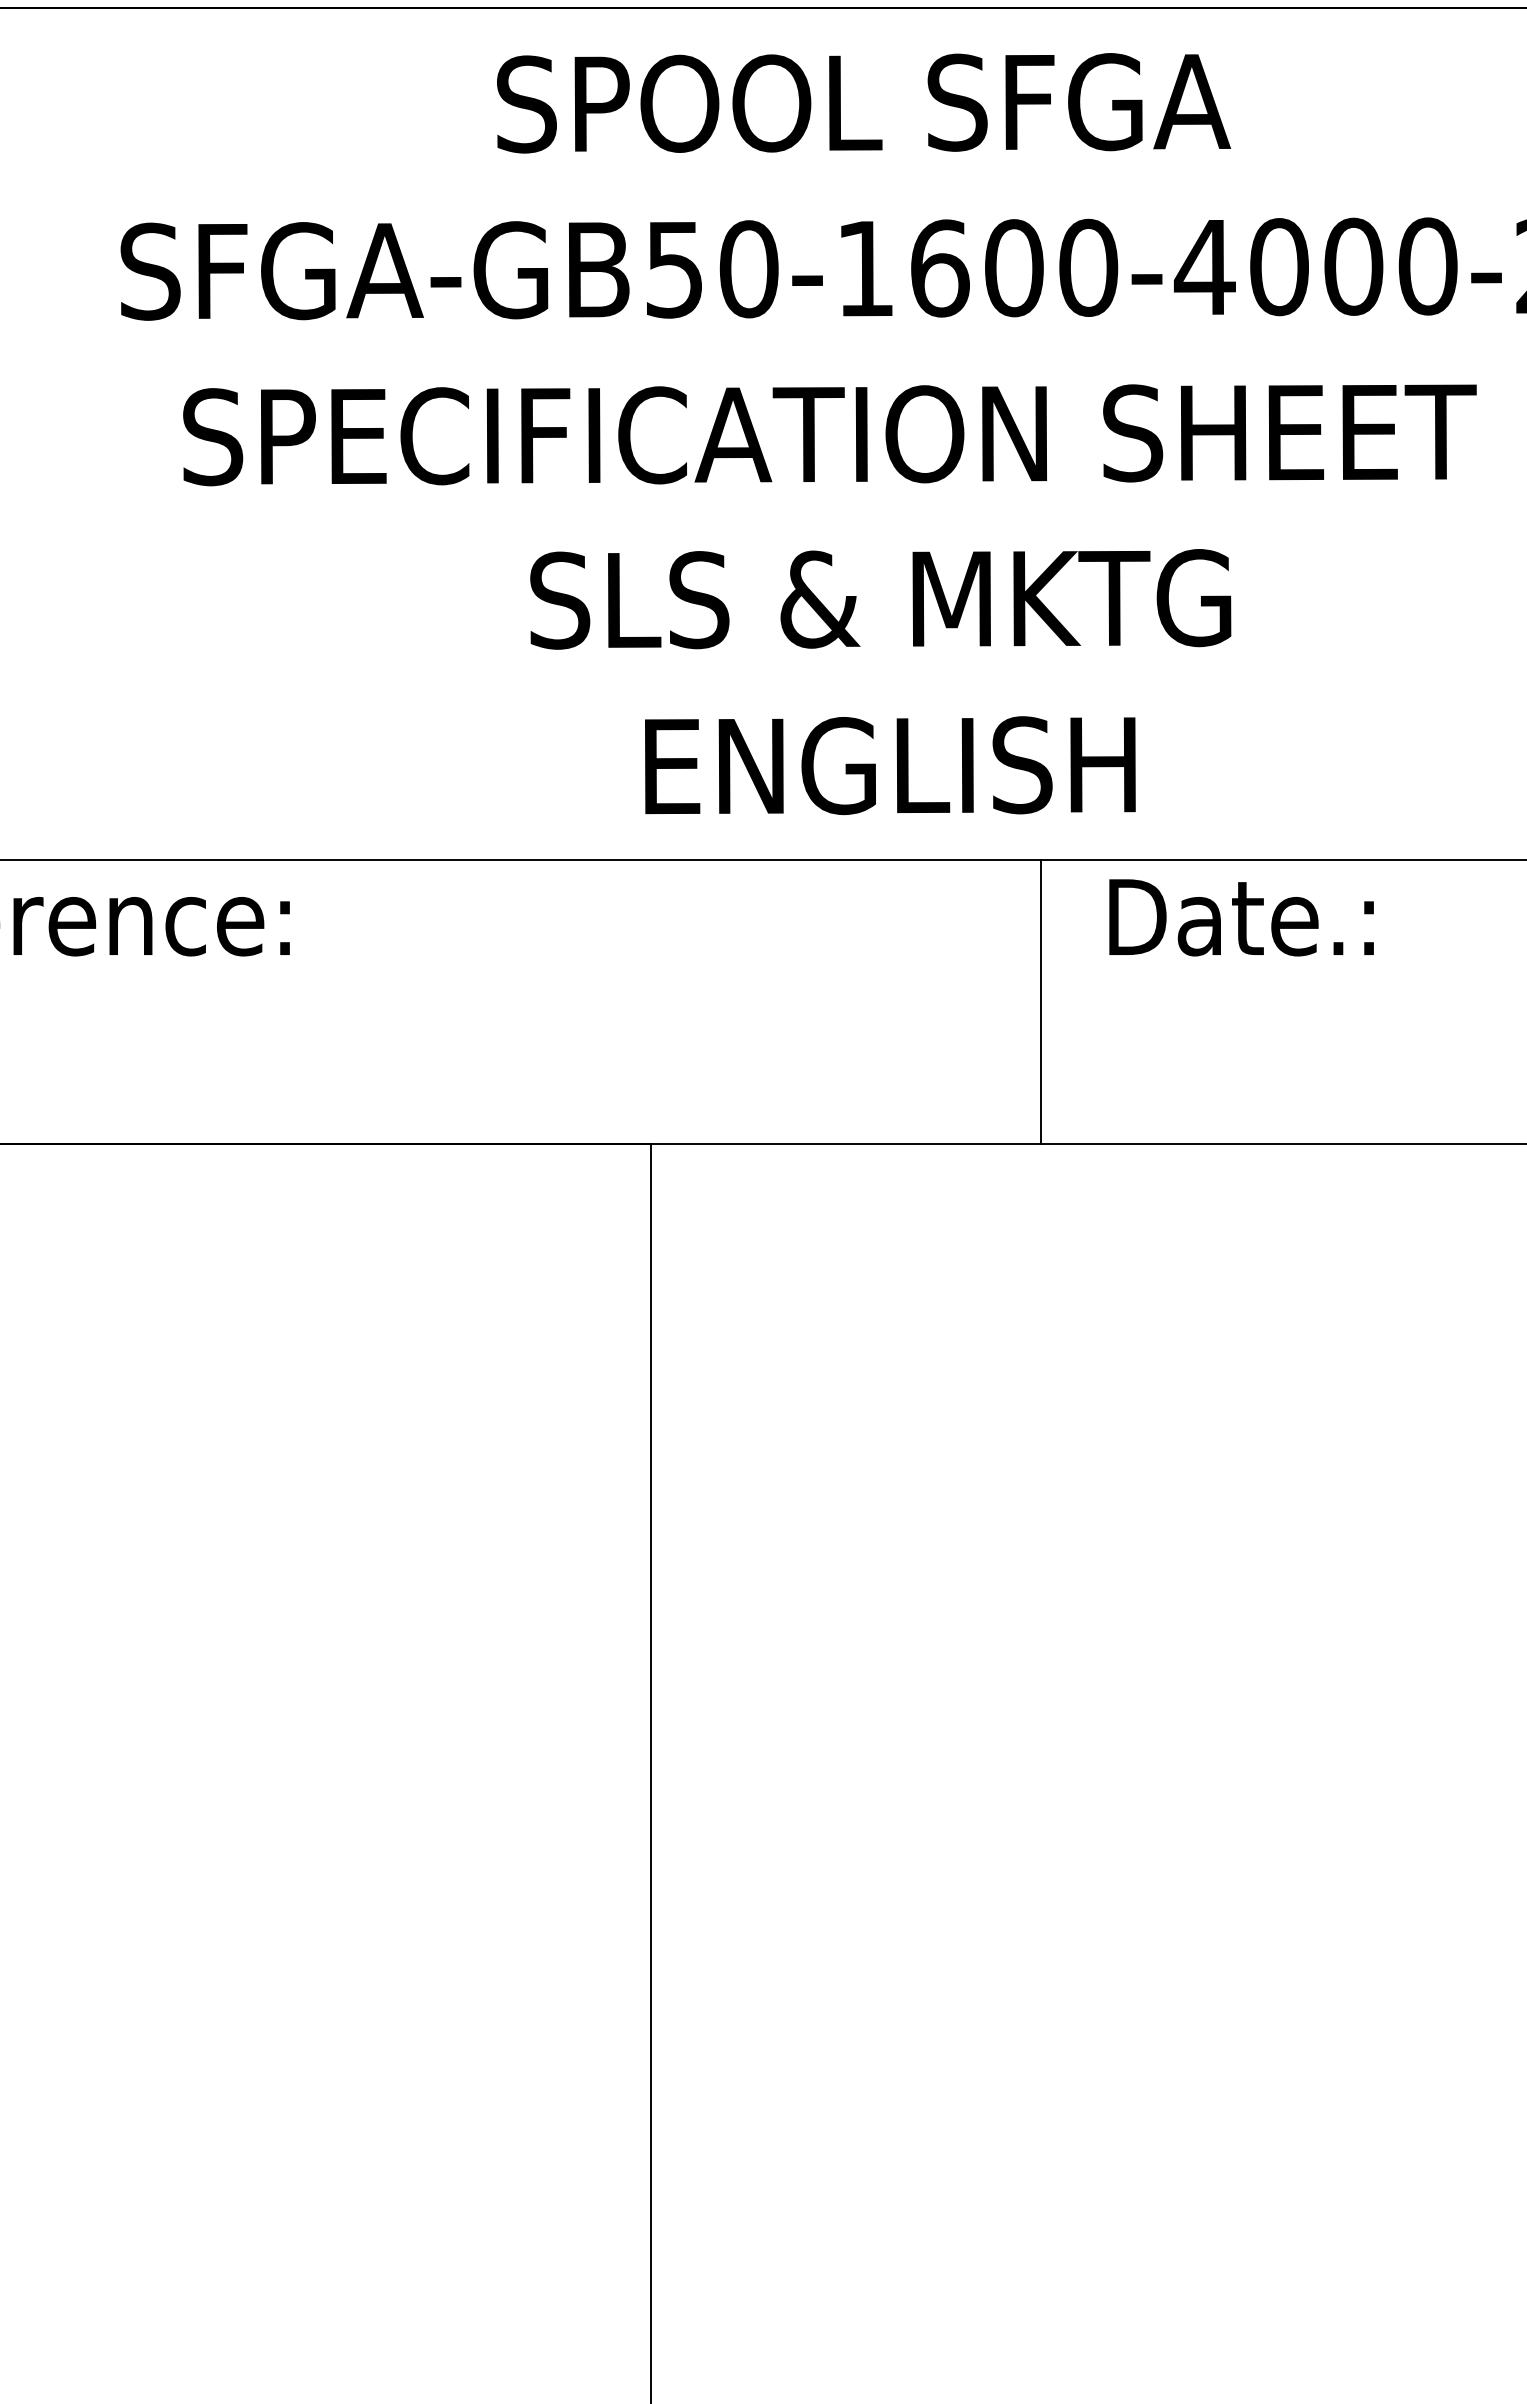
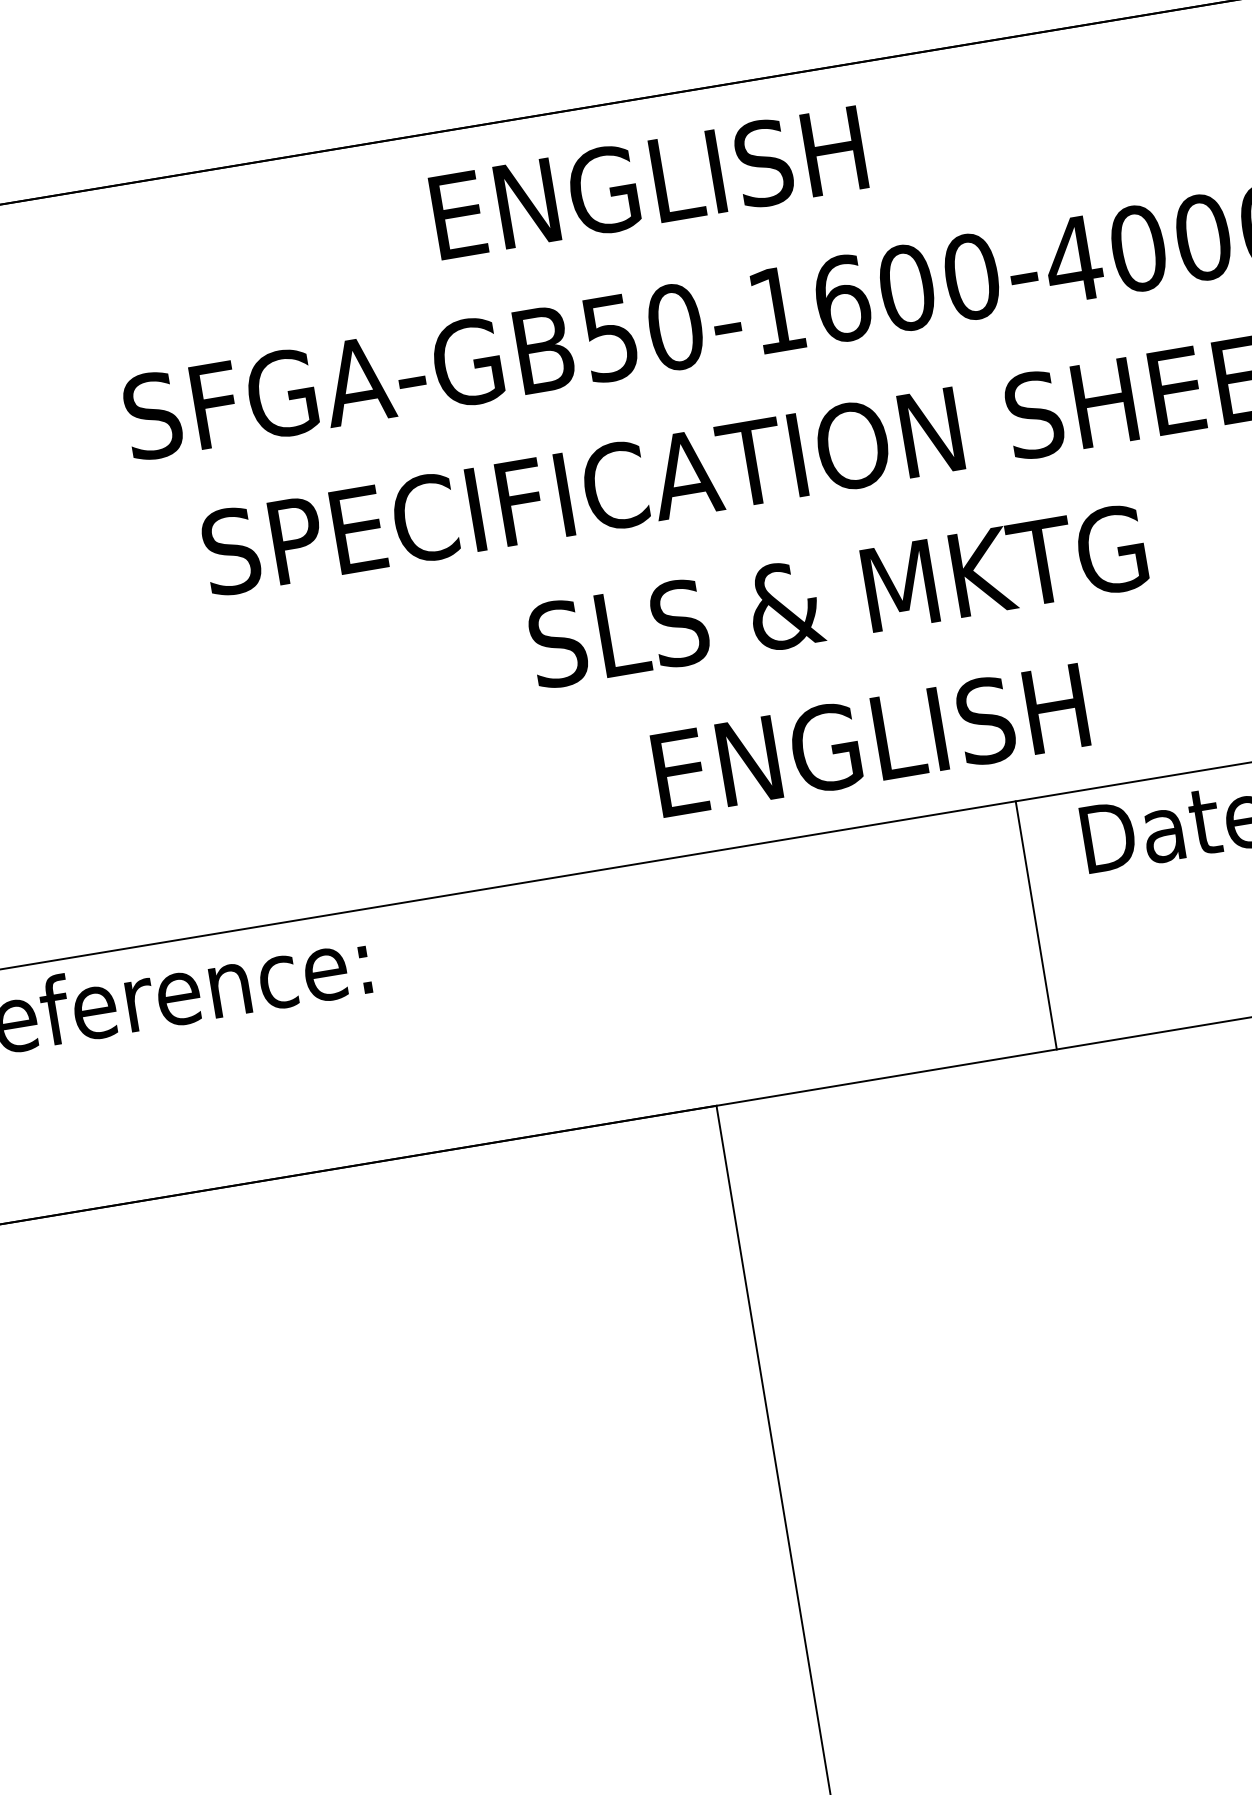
text: (863, 103) -> (751, 165), SPOOL SFGA -> ENGLISH

